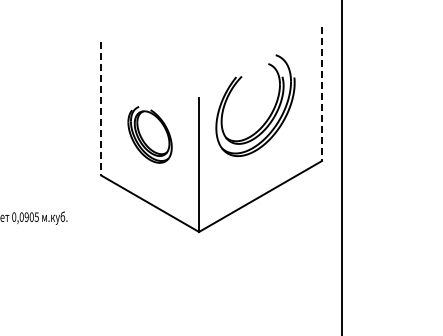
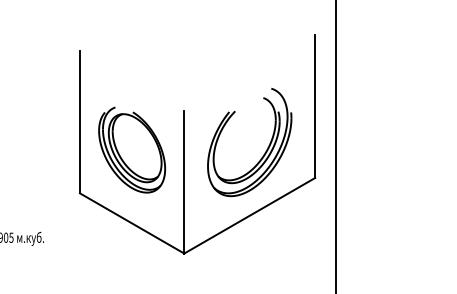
line: (321, 94) -> (314, 107), dashed -> solid
line: (101, 108) -> (80, 121), dashed -> solid
part: (270, 113) -> (265, 150), moved
part: (149, 134) -> (131, 149), size x1.43

